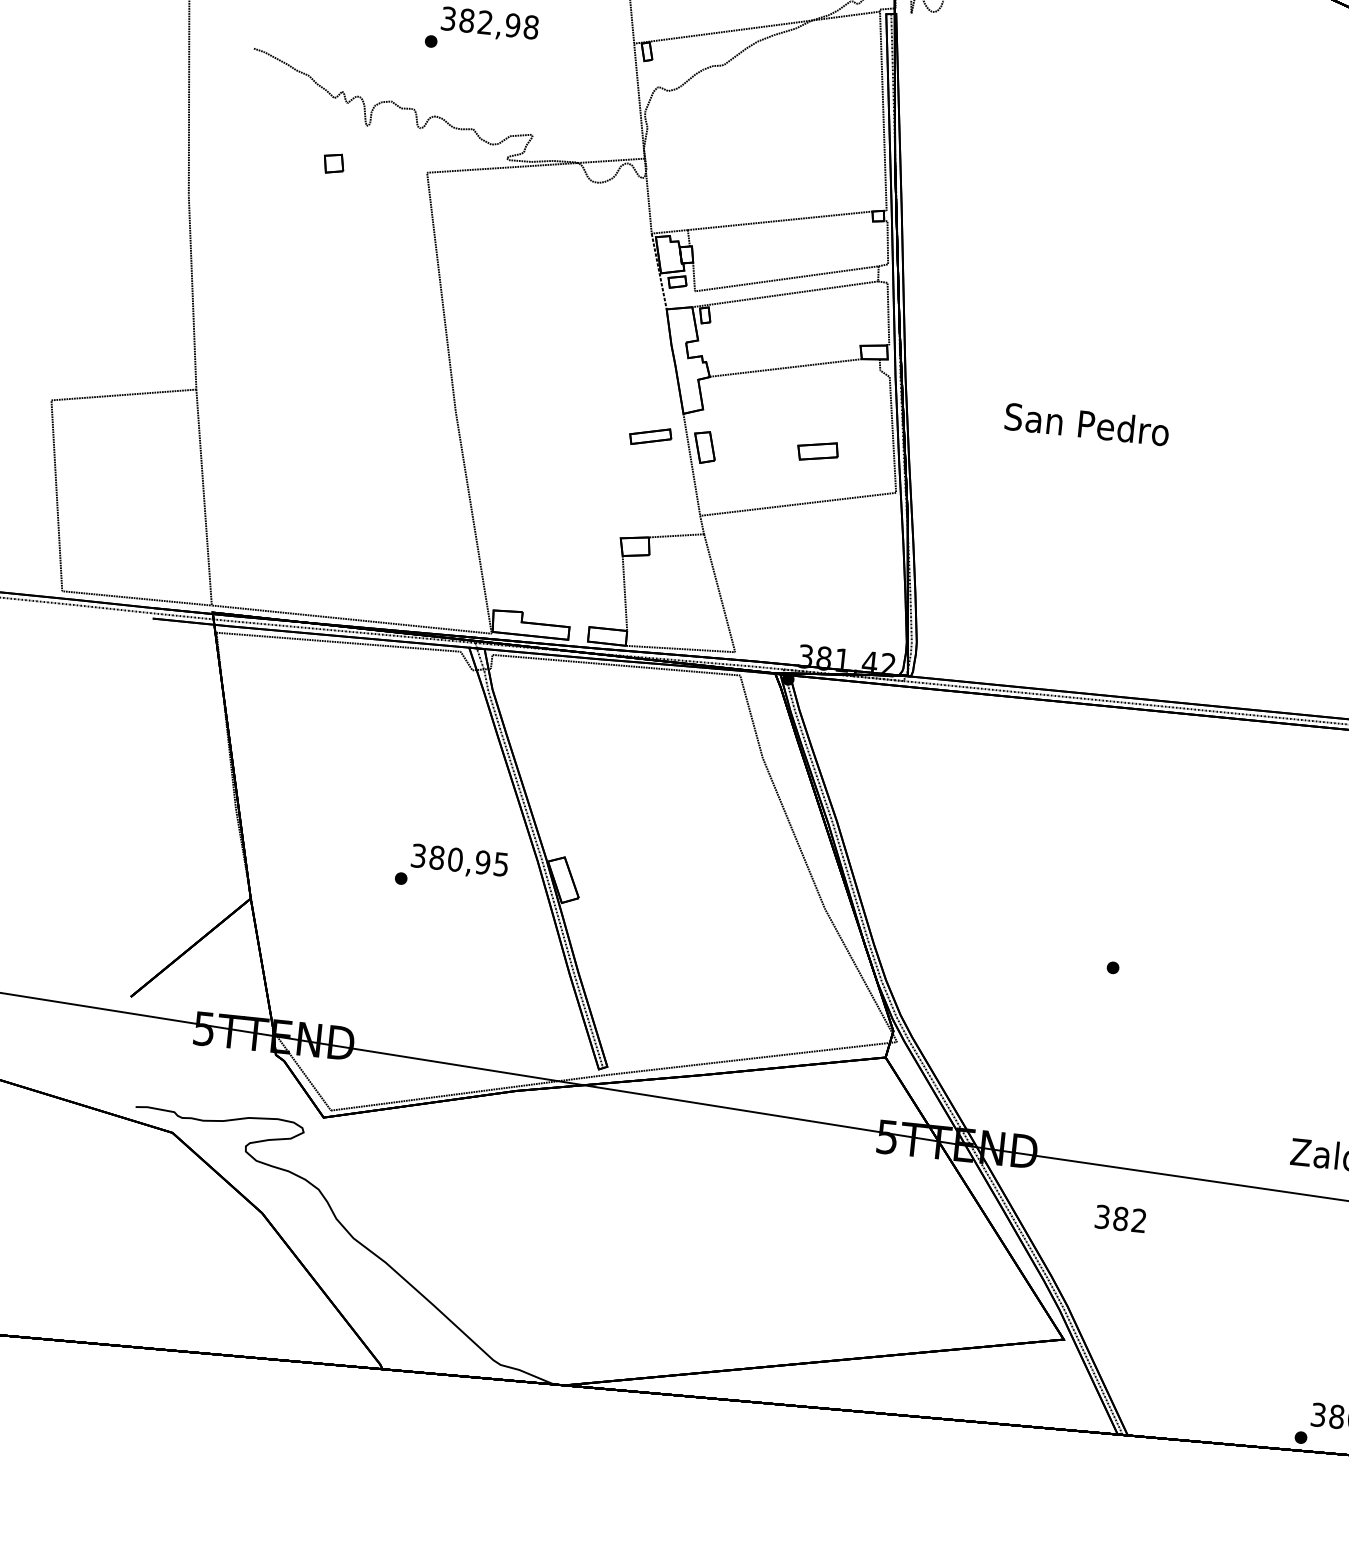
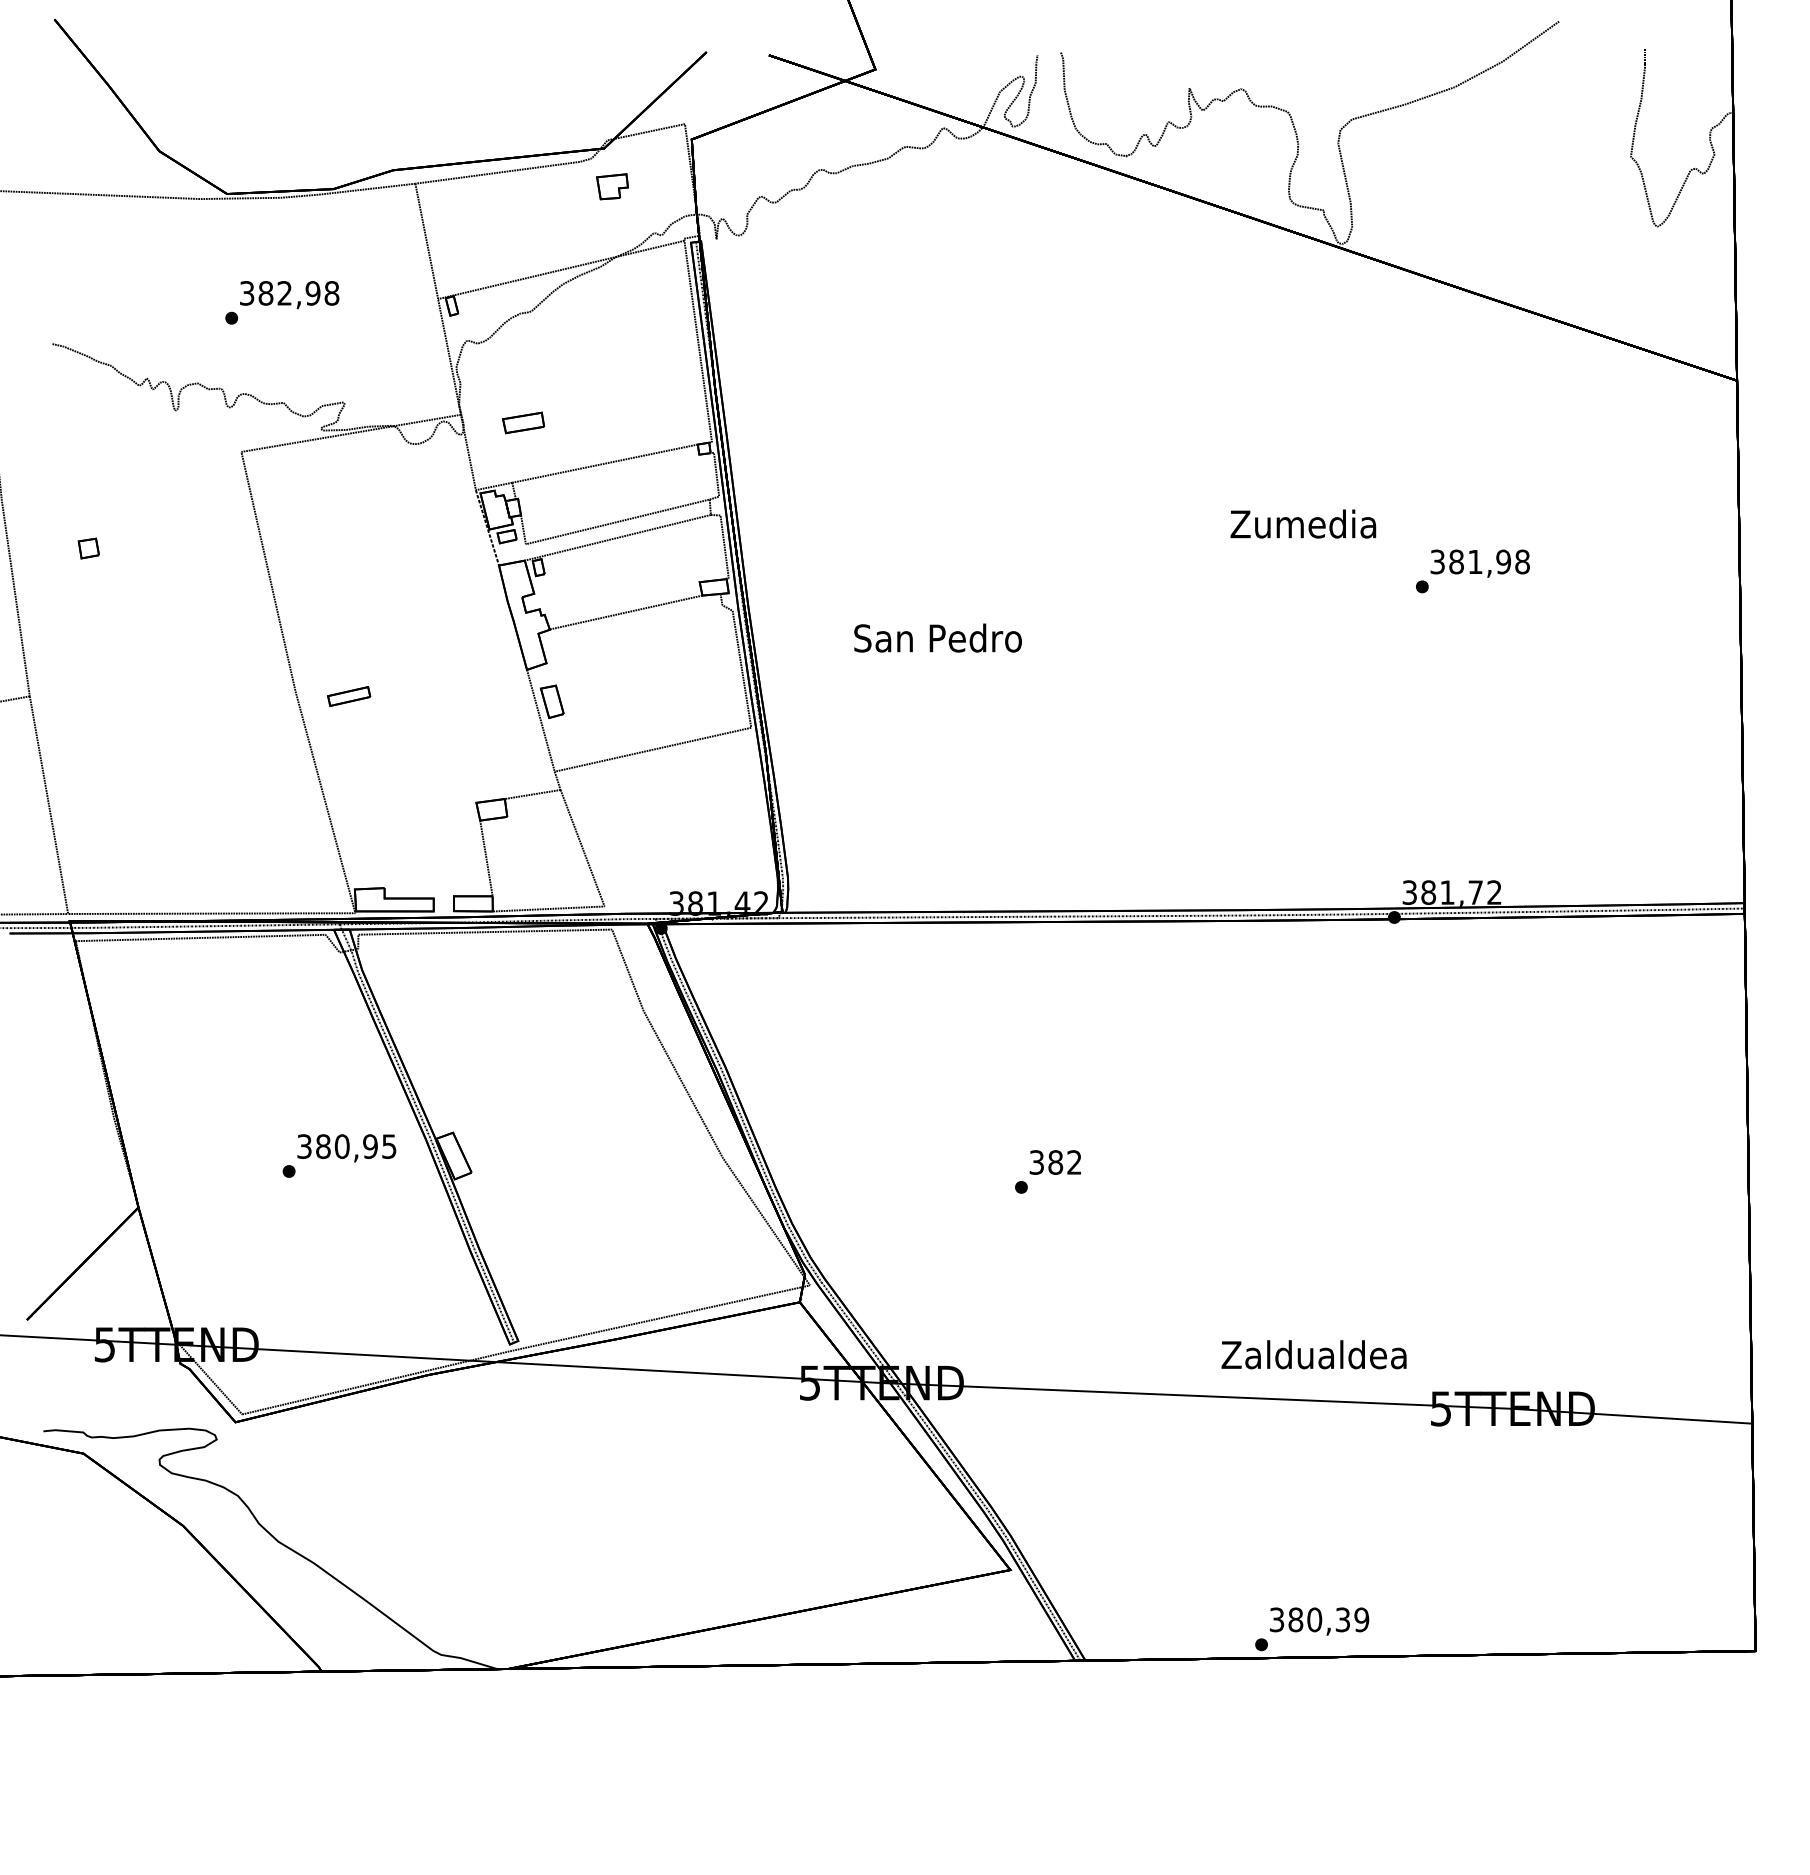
part: (333, 163) -> (88, 548), moved
part: (651, 436) -> (349, 696), moved
part: (817, 451) -> (523, 422), moved
text: (1119, 1218) -> (1054, 1162), moved

